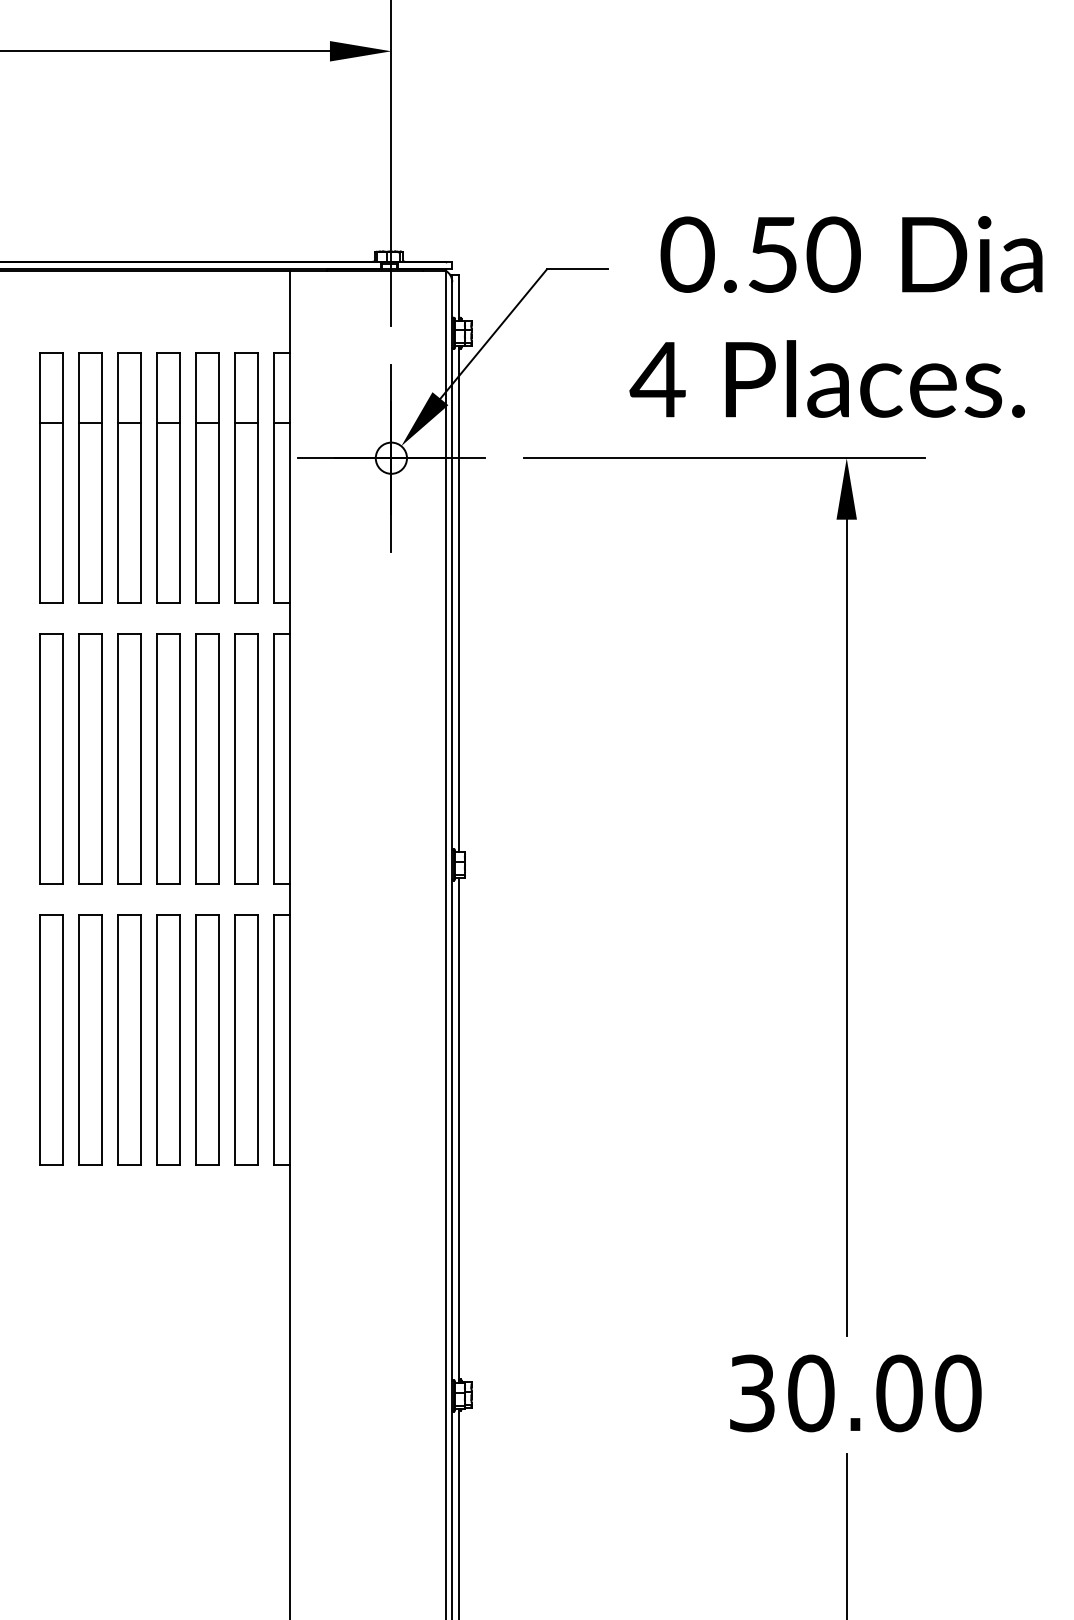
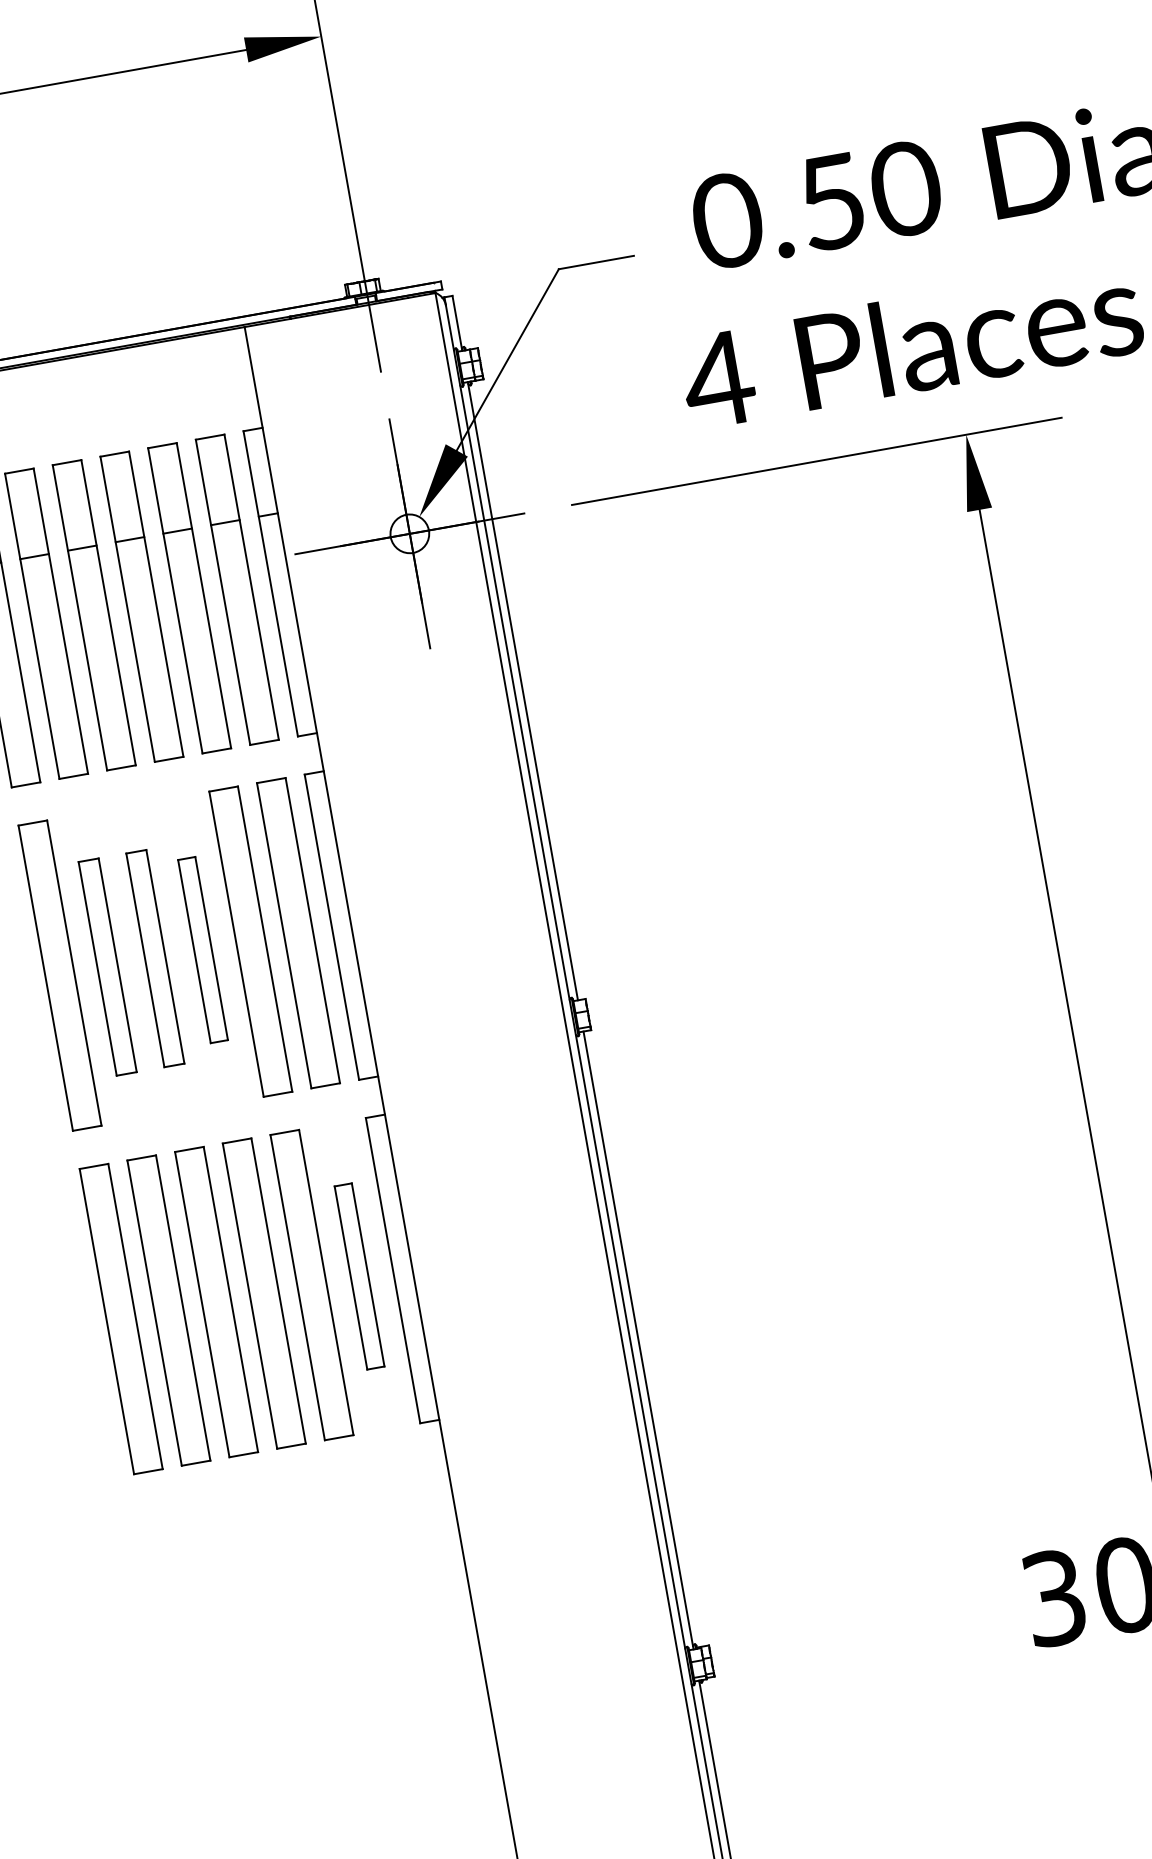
part: (90, 758) -> (107, 966), size x0.7
part: (129, 758) -> (155, 957), size x0.7
part: (168, 758) -> (202, 949), size x0.6
part: (246, 1039) -> (359, 1275), size x0.6

